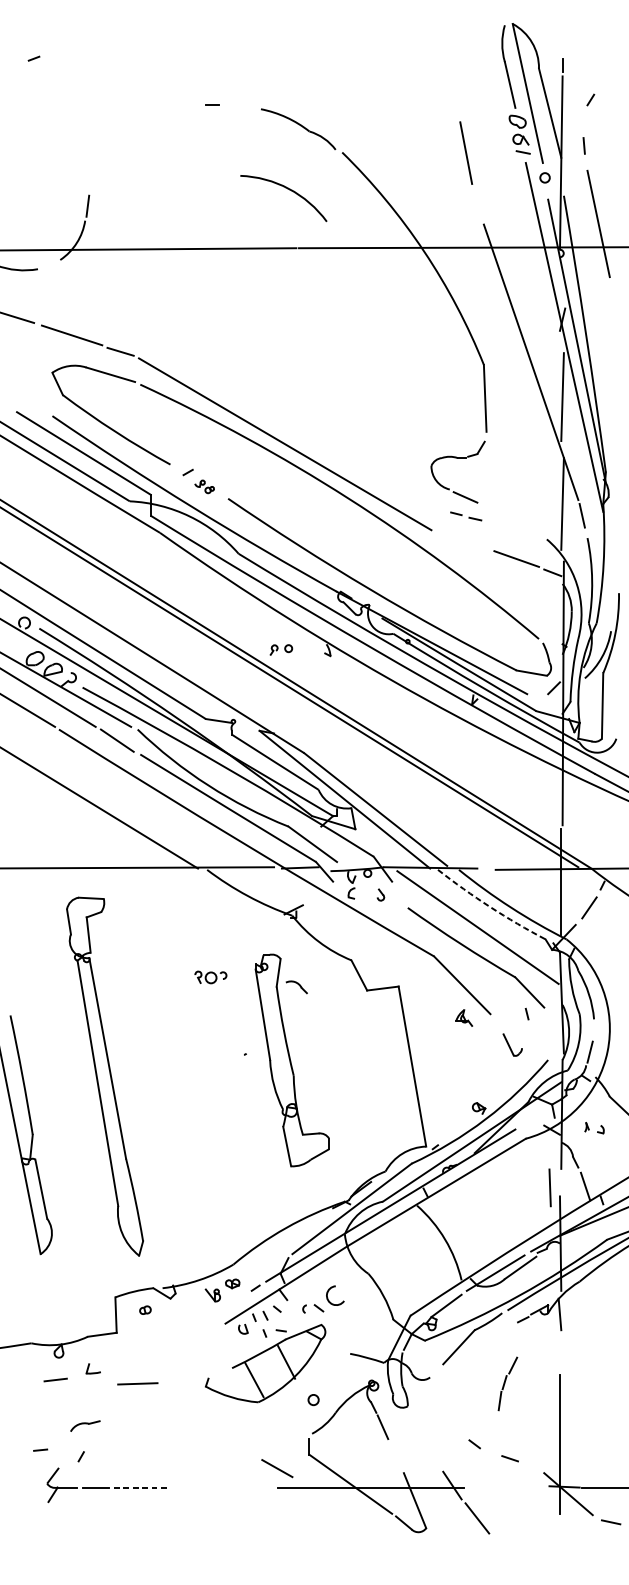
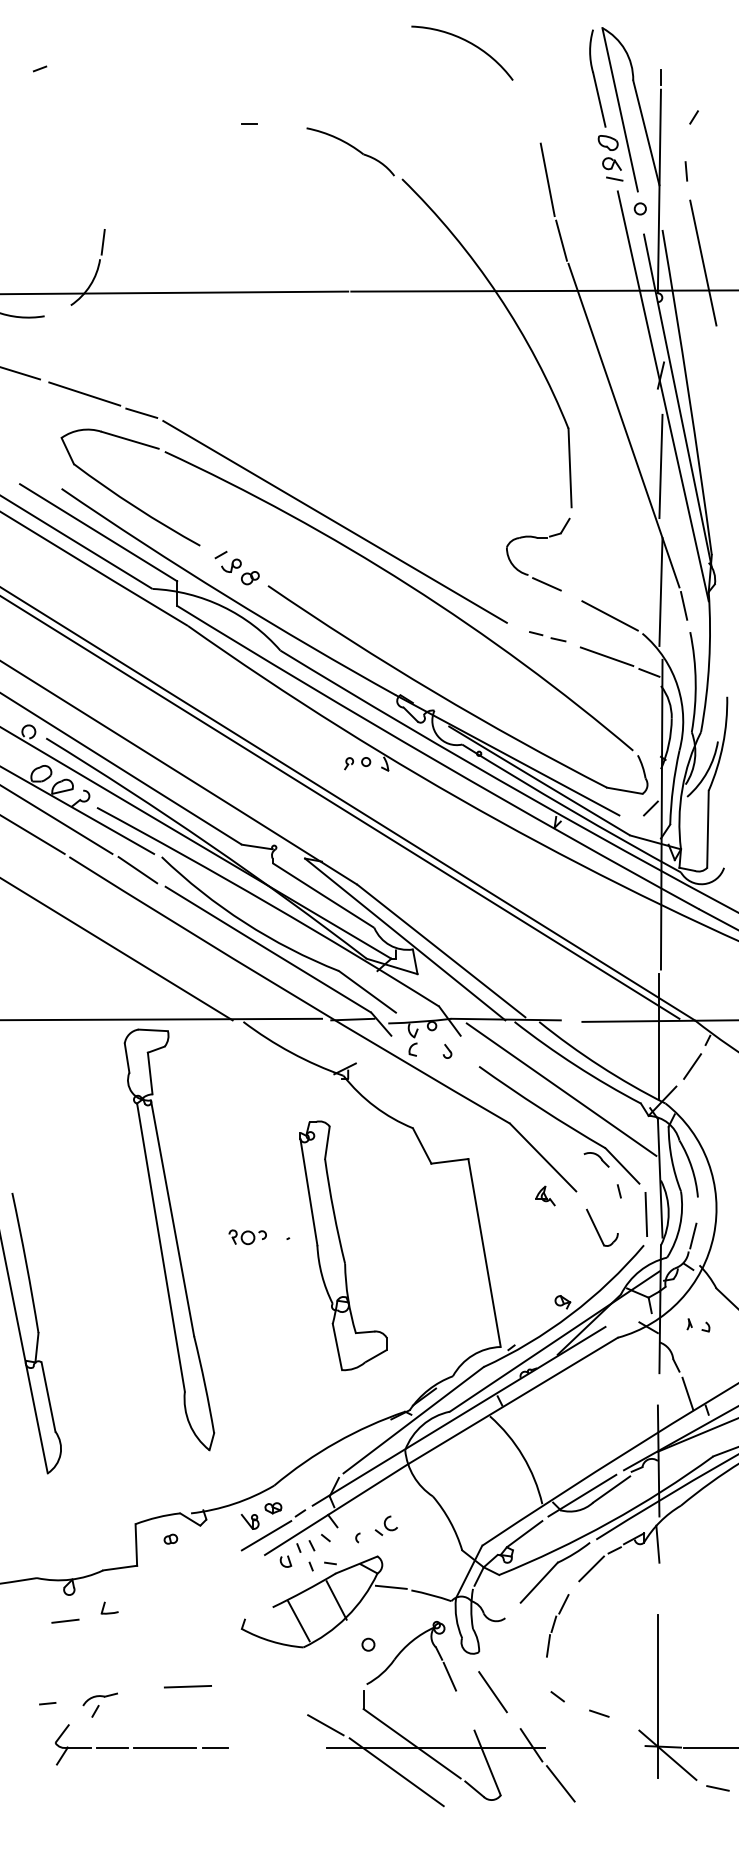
arc: (288, 189) -> (467, 42), moved
line: (477, 204) -> (561, 240), added
part: (204, 486) -> (240, 571), size x1.67
part: (466, 516) -> (547, 636), moved
line: (518, 523) -> (609, 615), added
part: (281, 649) -> (357, 763), moved
arc: (489, 906) -> (575, 1065), dashed -> solid
part: (210, 977) -> (247, 1237), moved
part: (296, 986) -> (596, 1159), moved
part: (512, 1044) -> (602, 1227), size x1.43
part: (105, 1076) -> (169, 1239), moved
line: (549, 1187) -> (645, 1214), moved
part: (328, 1298) -> (385, 1525), size x0.62
line: (226, 1307) -> (266, 1535), added
line: (503, 1335) -> (591, 1568), added
line: (332, 1350) -> (390, 1586), added
line: (137, 1383) -> (187, 1686), moved
part: (507, 1383) -> (557, 1625), moved
part: (84, 1426) -> (99, 1699), moved
line: (419, 1440) -> (492, 1692), added
line: (140, 1487) -> (164, 1747), dashed -> solid
line: (183, 1487) -> (215, 1747), added
line: (337, 1508) -> (396, 1772), added

